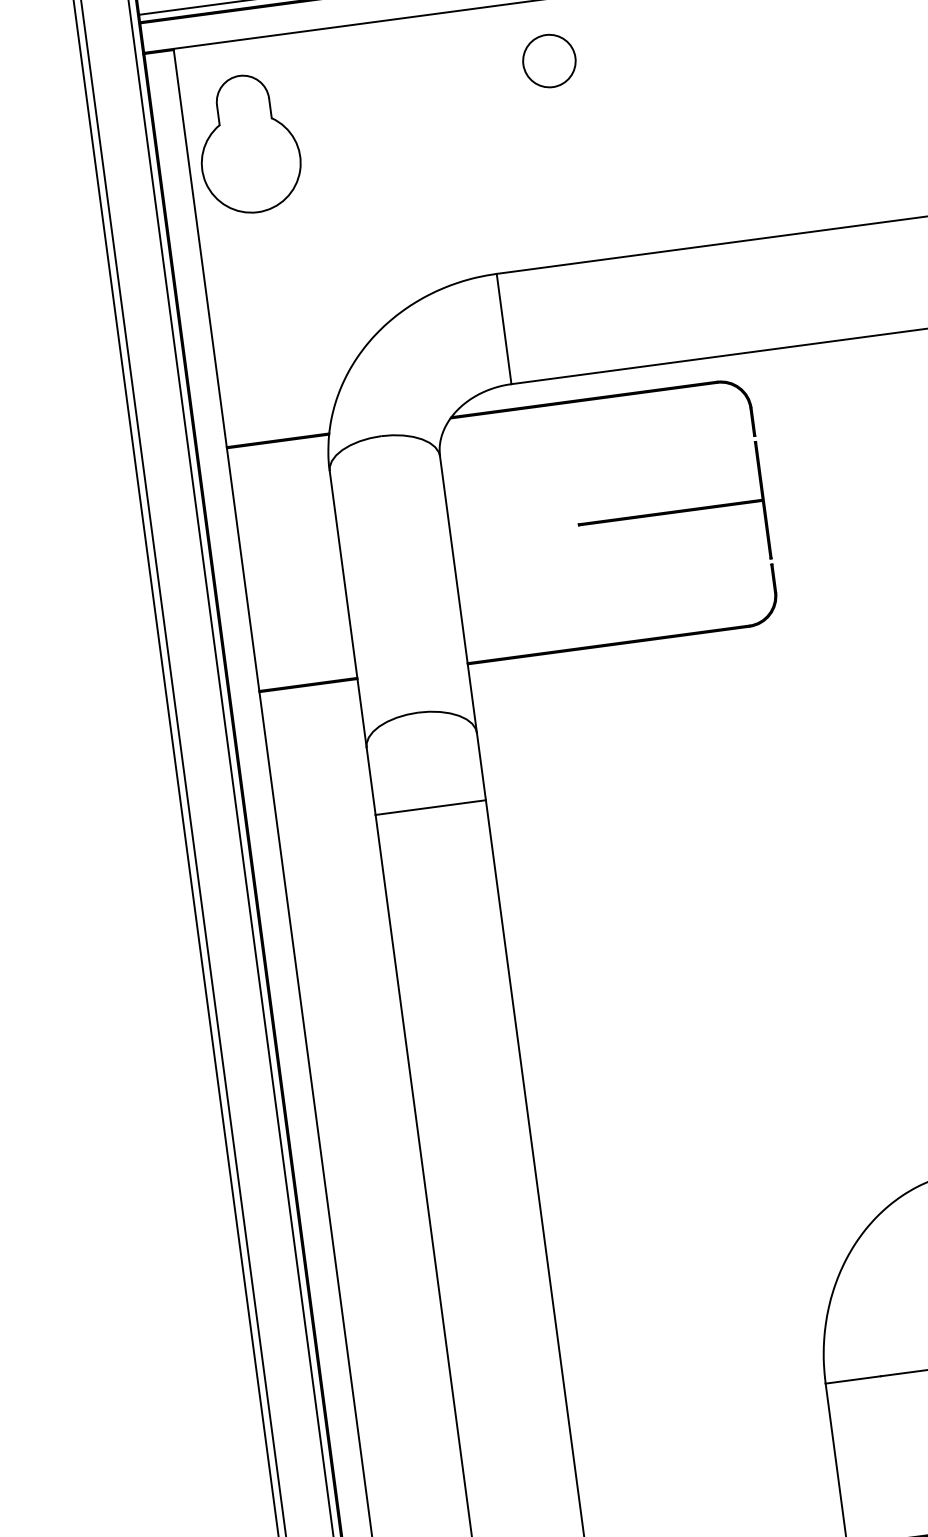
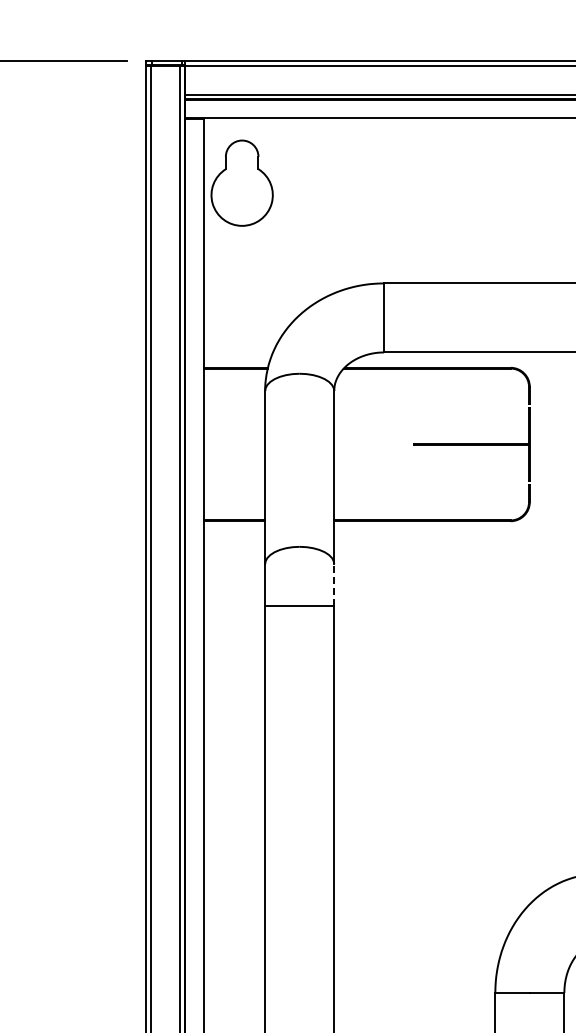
circle: (548, 60) -> (433, 156), removed
line: (481, 765) -> (334, 584), solid -> dashed

